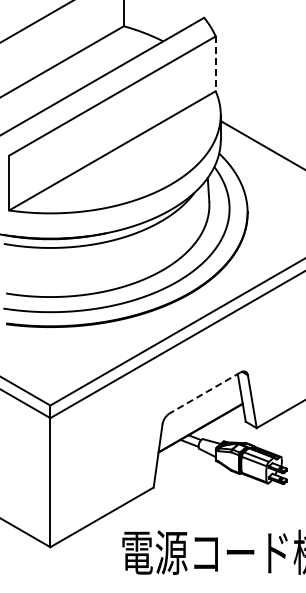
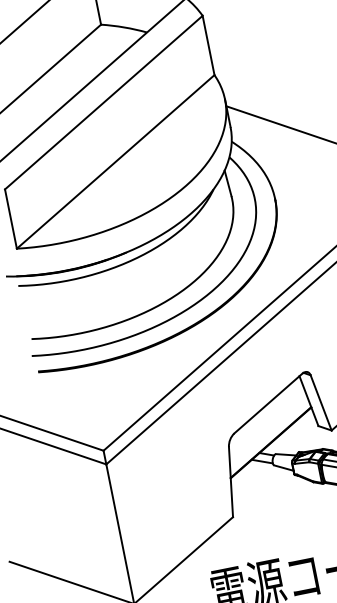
line: (215, 64) -> (208, 46), dashed -> solid
line: (205, 392) -> (268, 403), dashed -> solid

